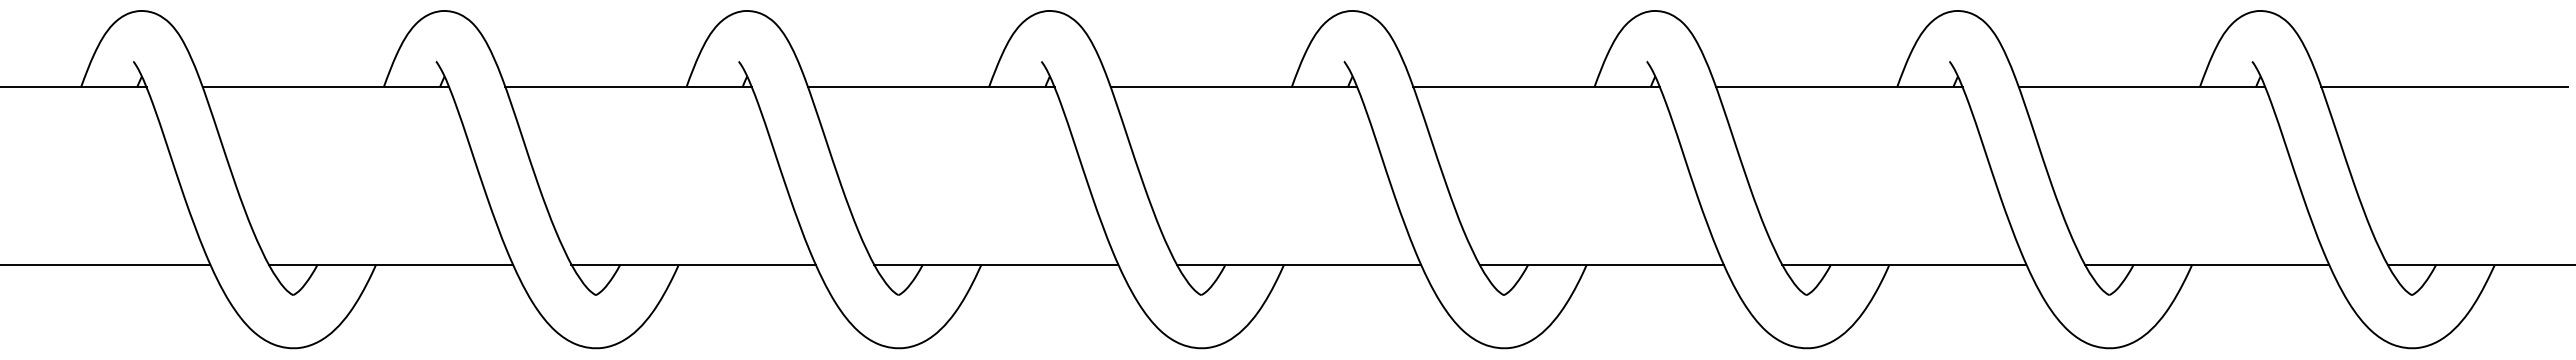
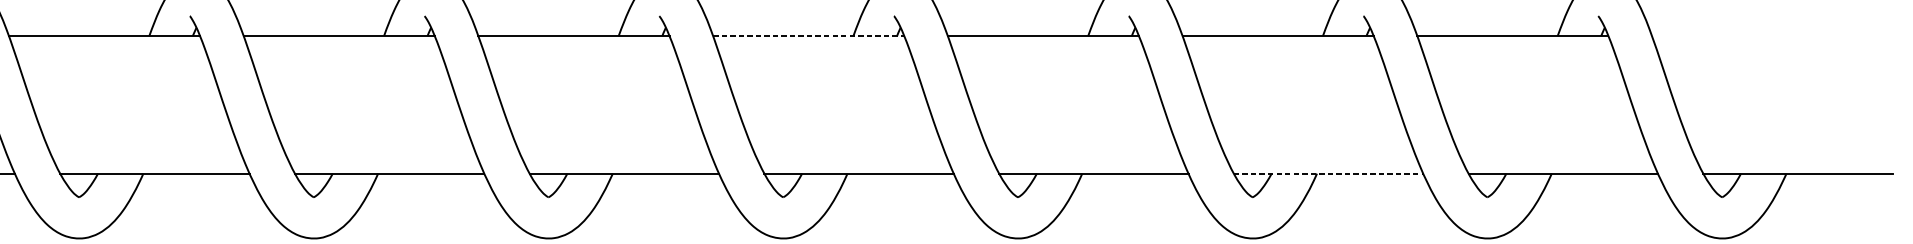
line: (1234, 87) -> (809, 36), solid -> dashed
line: (2444, 87) -> (1747, 36), removed
line: (1904, 264) -> (1328, 173), solid -> dashed

